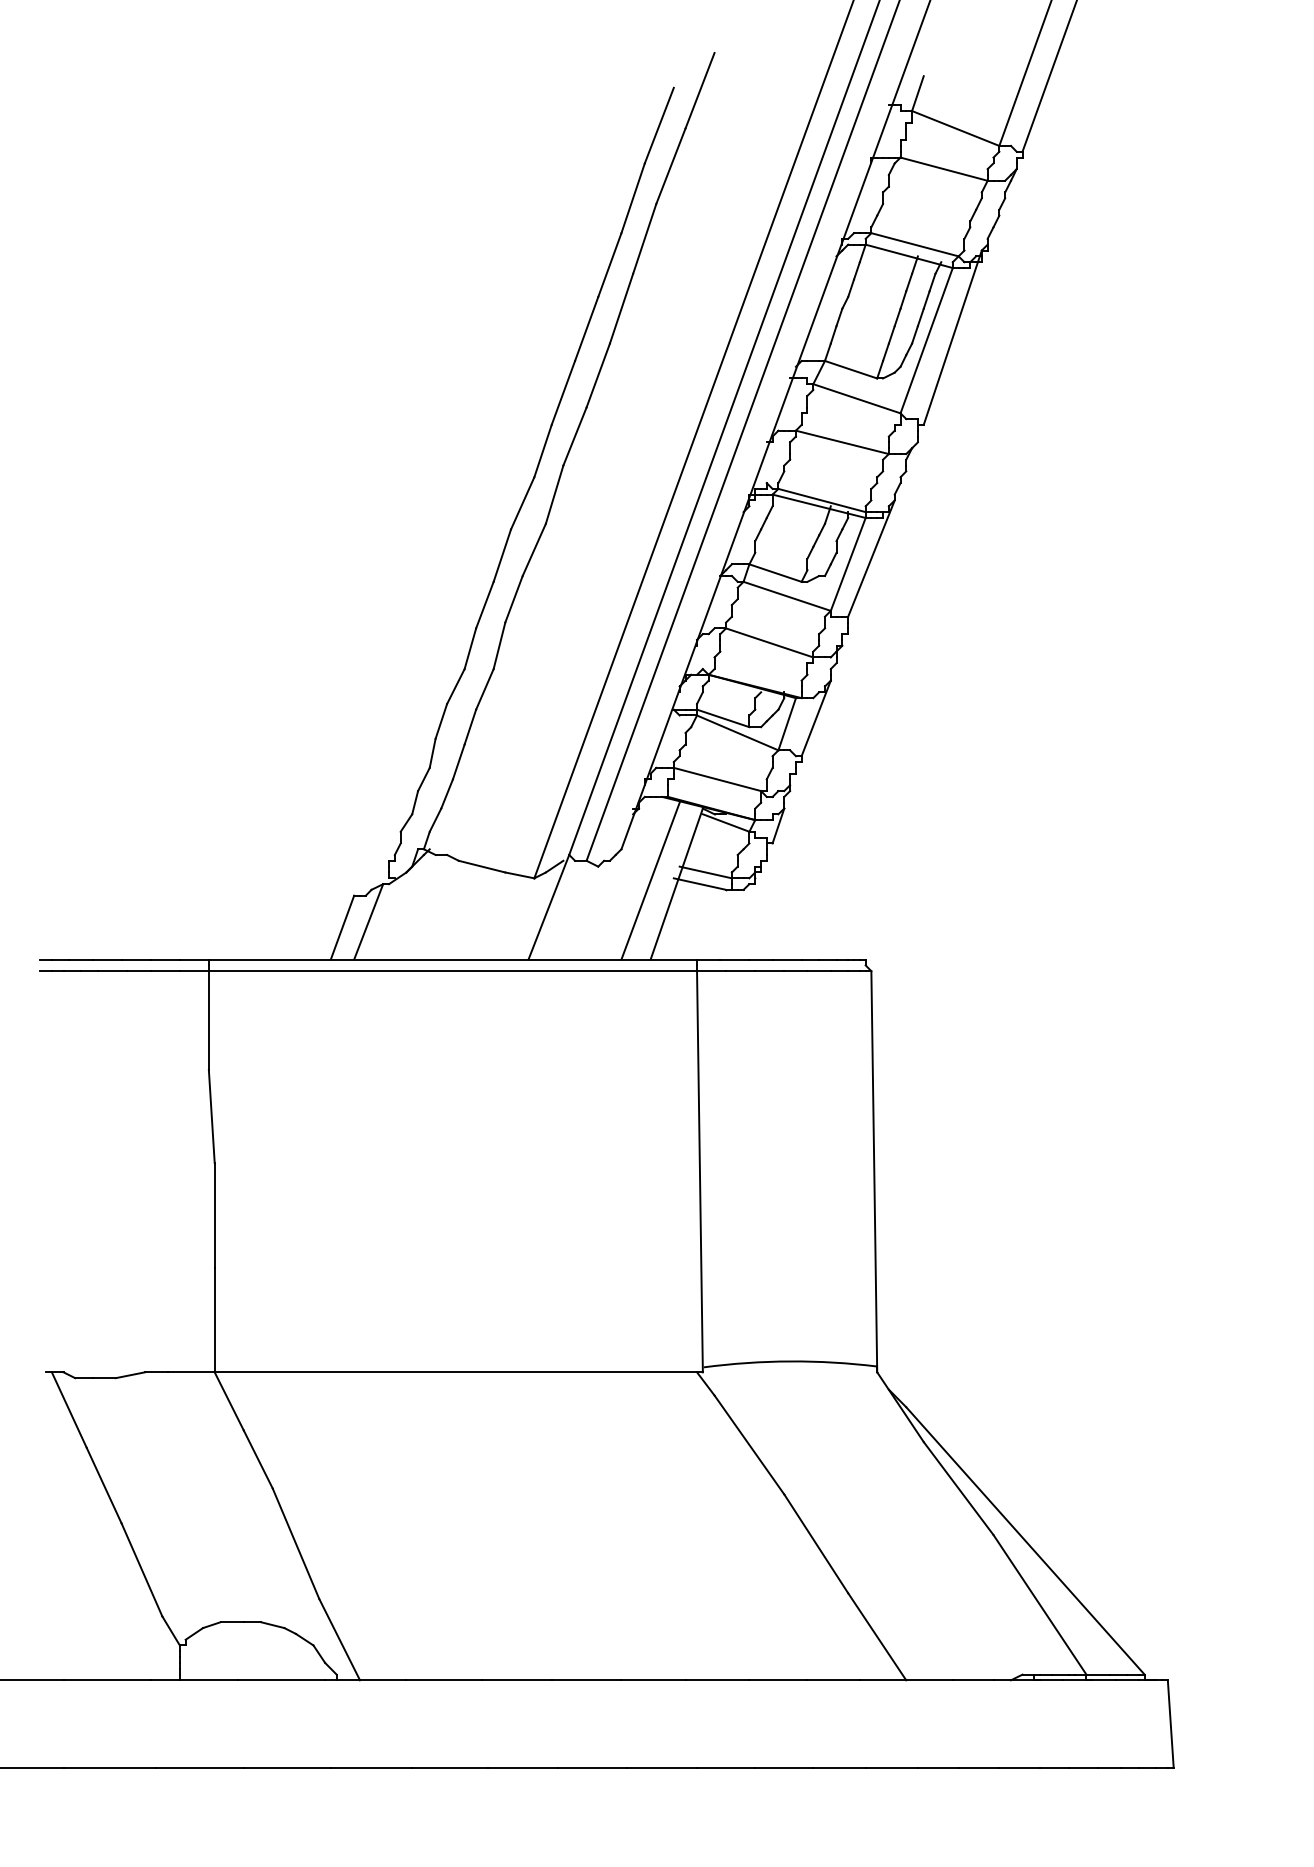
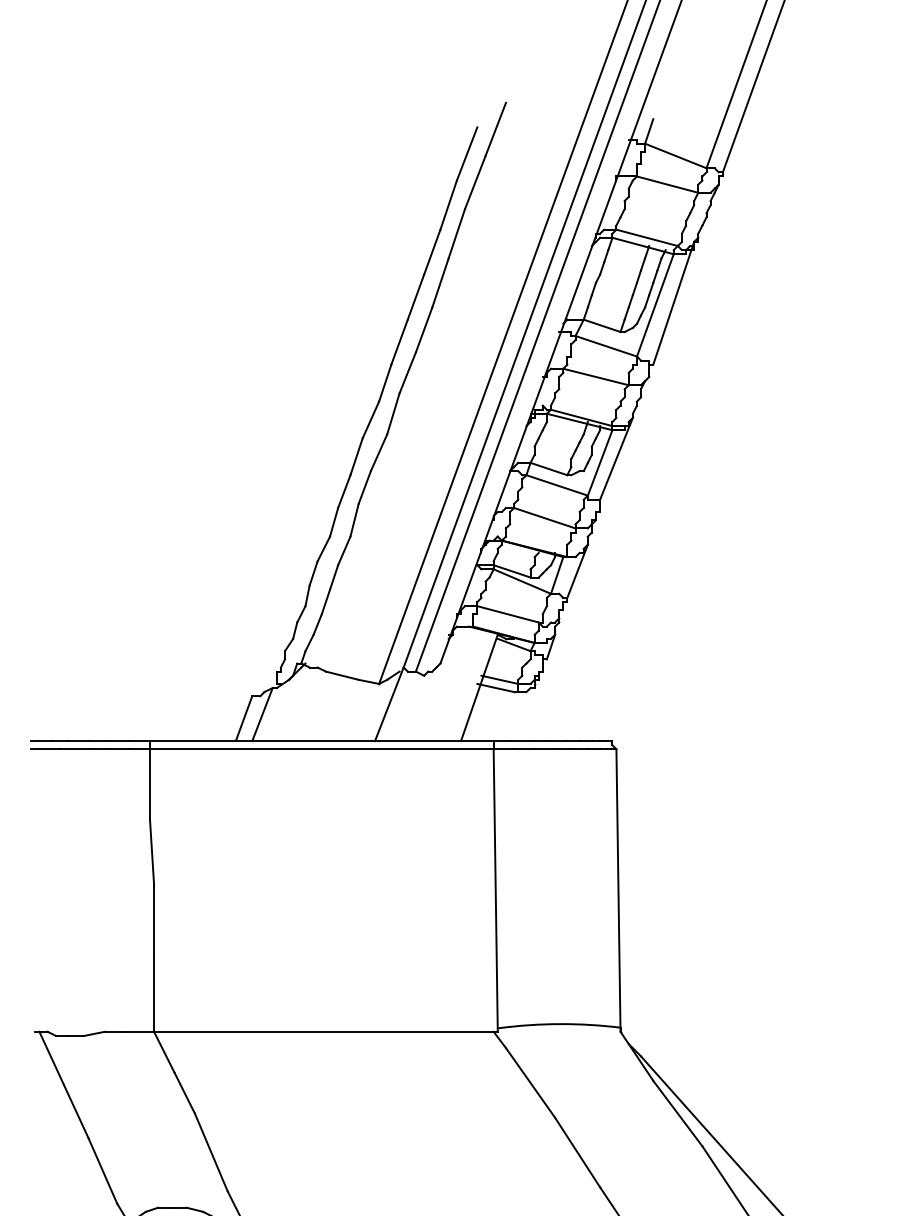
line: (650, 880) -> (460, 685), removed

